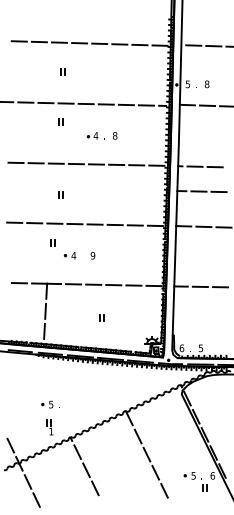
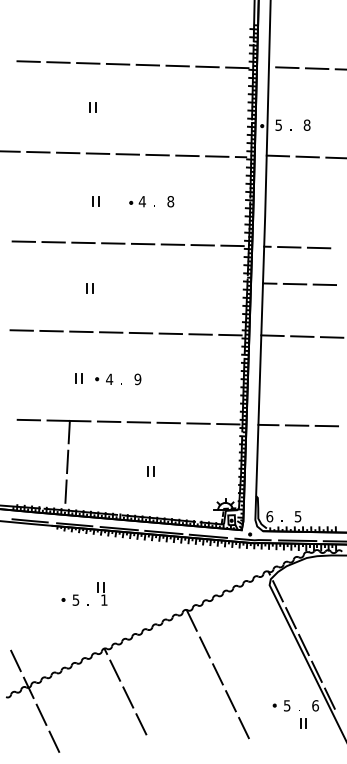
part: (60, 121) -> (95, 201), moved
part: (52, 242) -> (77, 377), moved
part: (49, 427) -> (101, 594), moved

